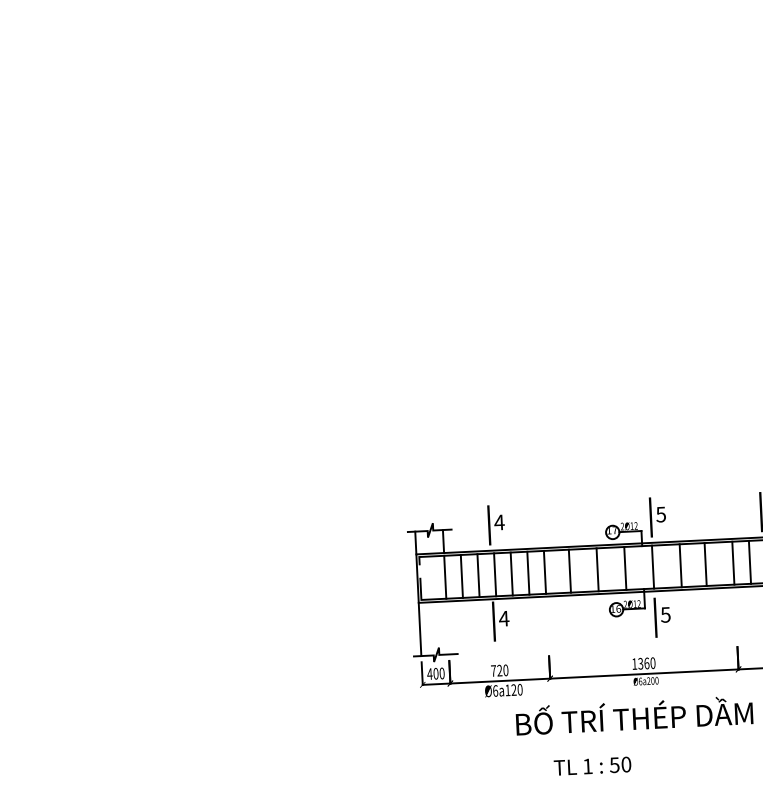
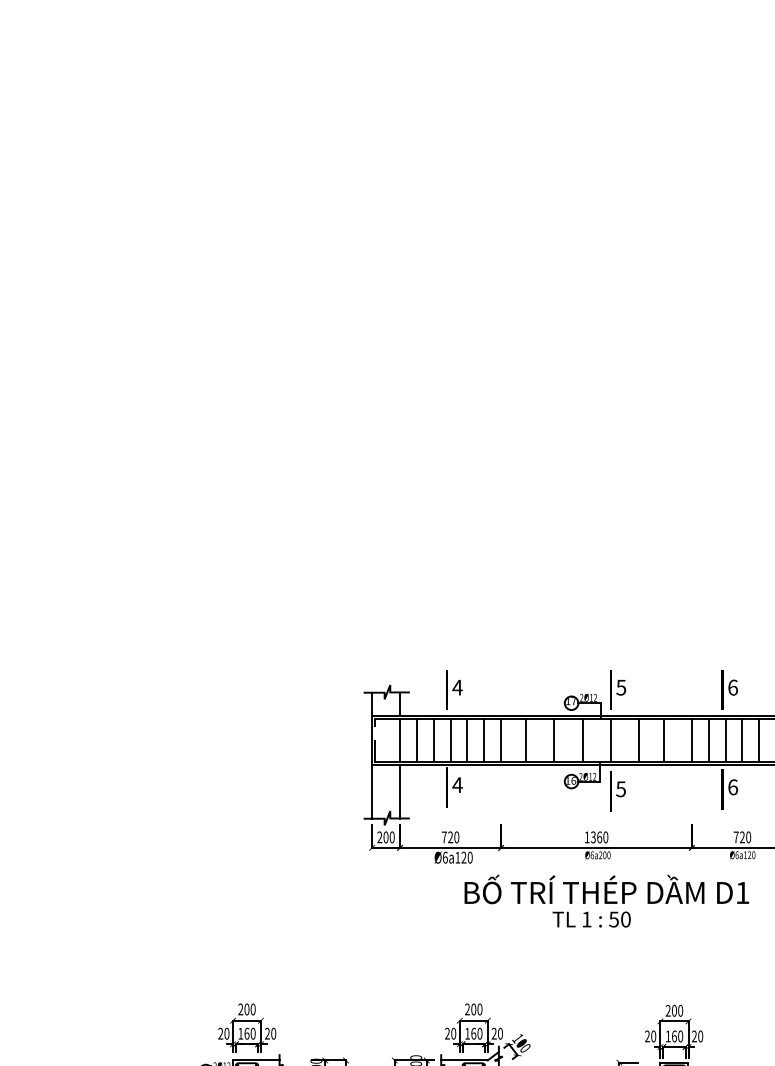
line: (448, 627) -> (400, 791), added
text: (429, 674) -> (379, 837), 400 -> 200
text: (592, 766) -> (591, 919), moved

